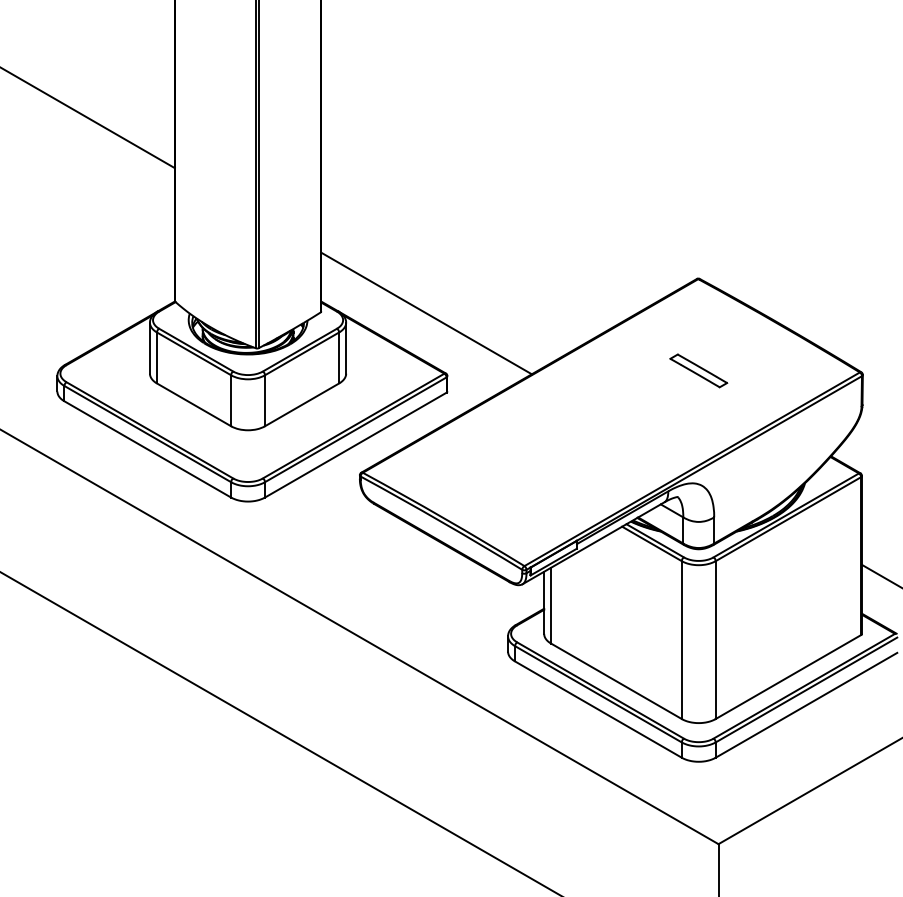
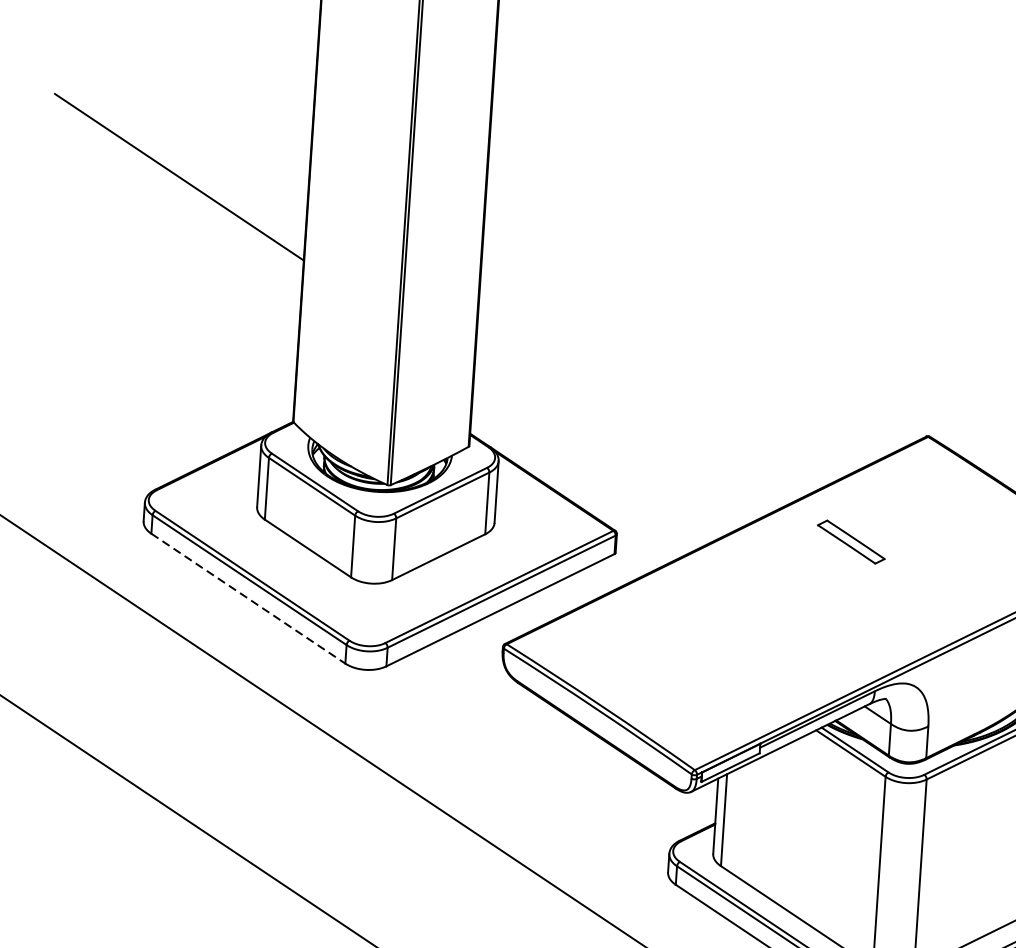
line: (426, 313) -> (596, 456), removed
part: (698, 370) -> (851, 541), moved
line: (148, 449) -> (249, 598), solid -> dashed

